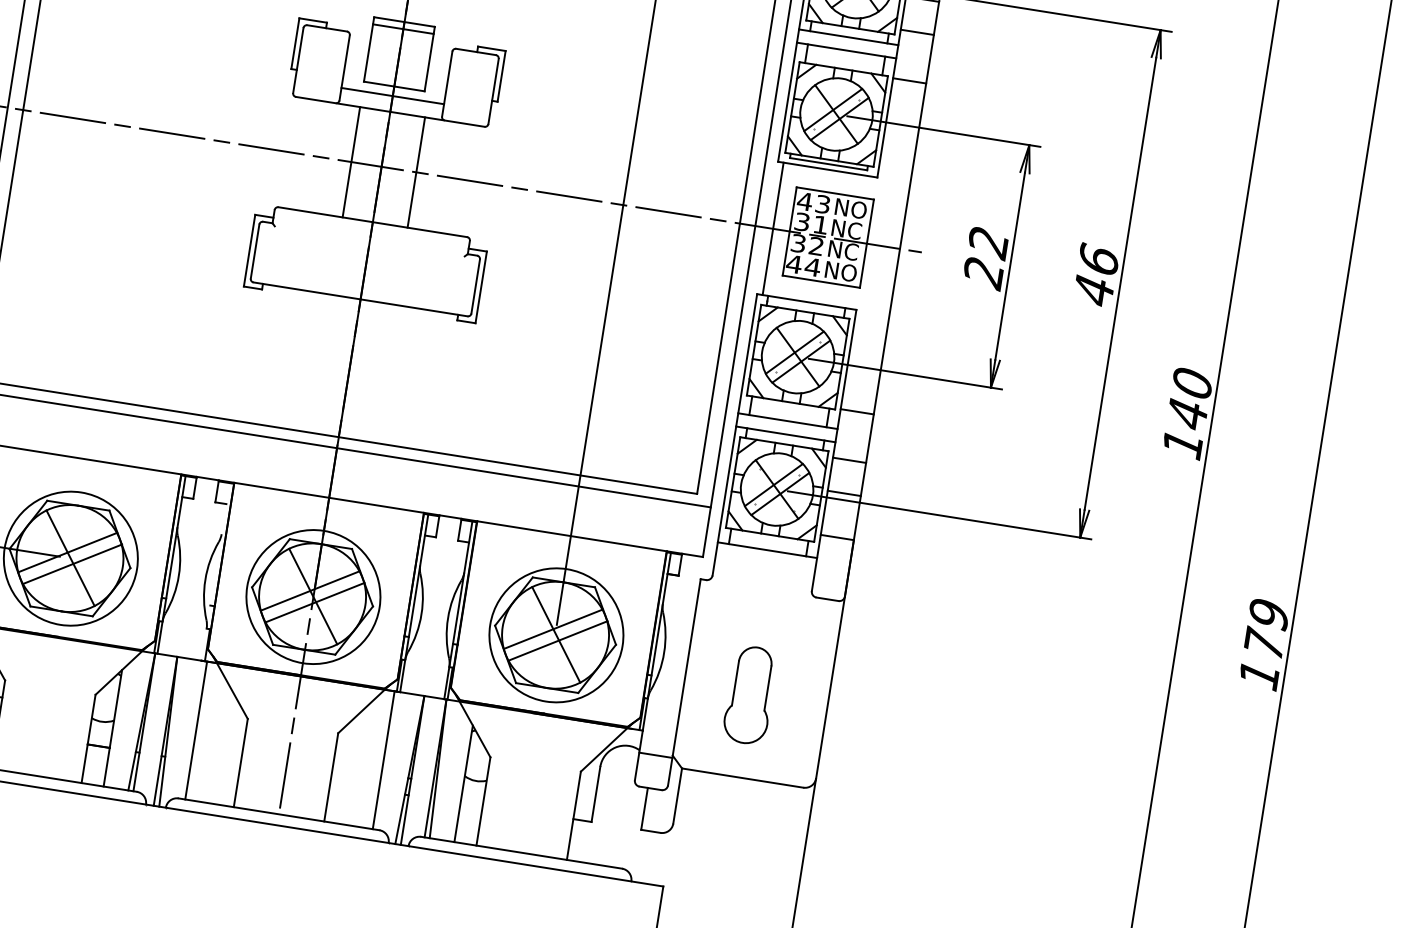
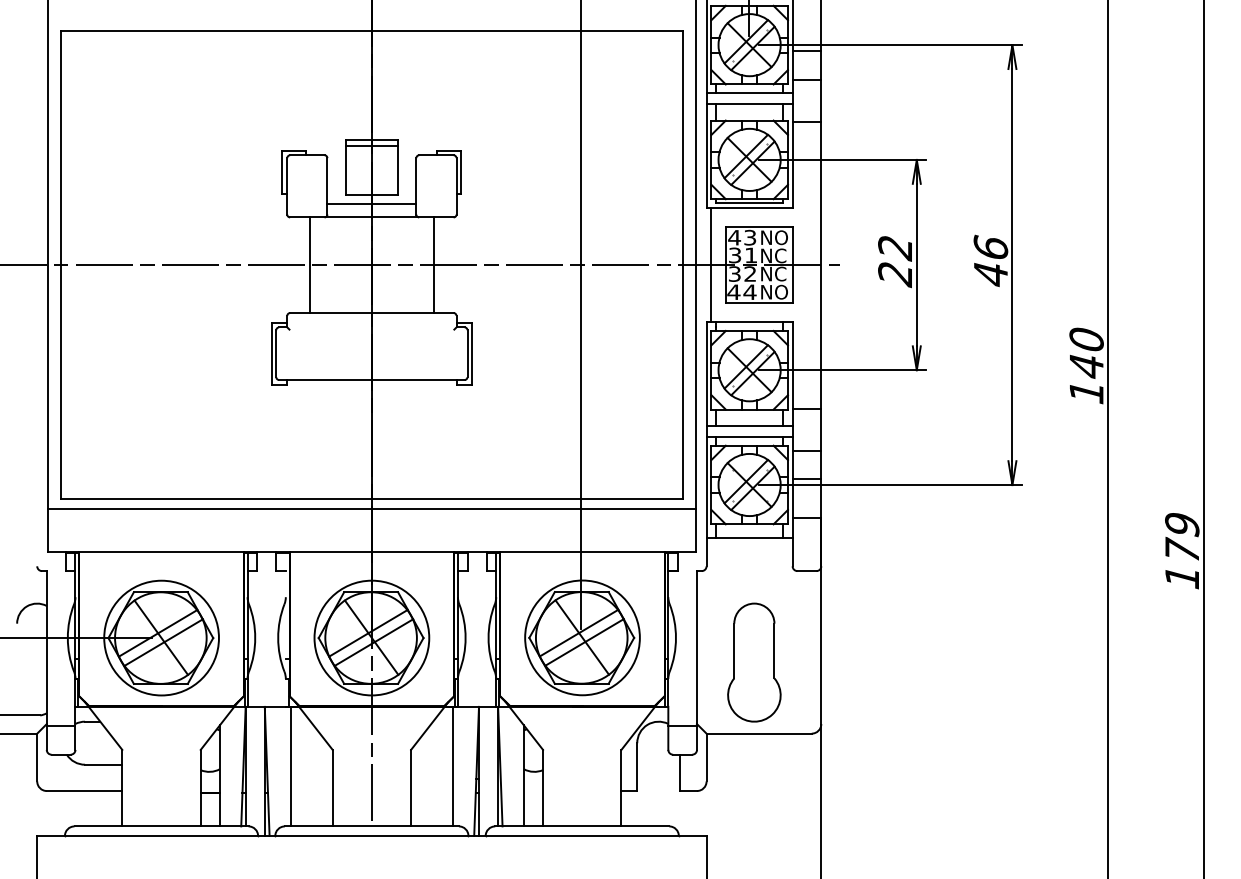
line: (351, 162) -> (309, 265), moved
line: (416, 172) -> (434, 265), moved
part: (750, 695) -> (754, 662), size x1.43

